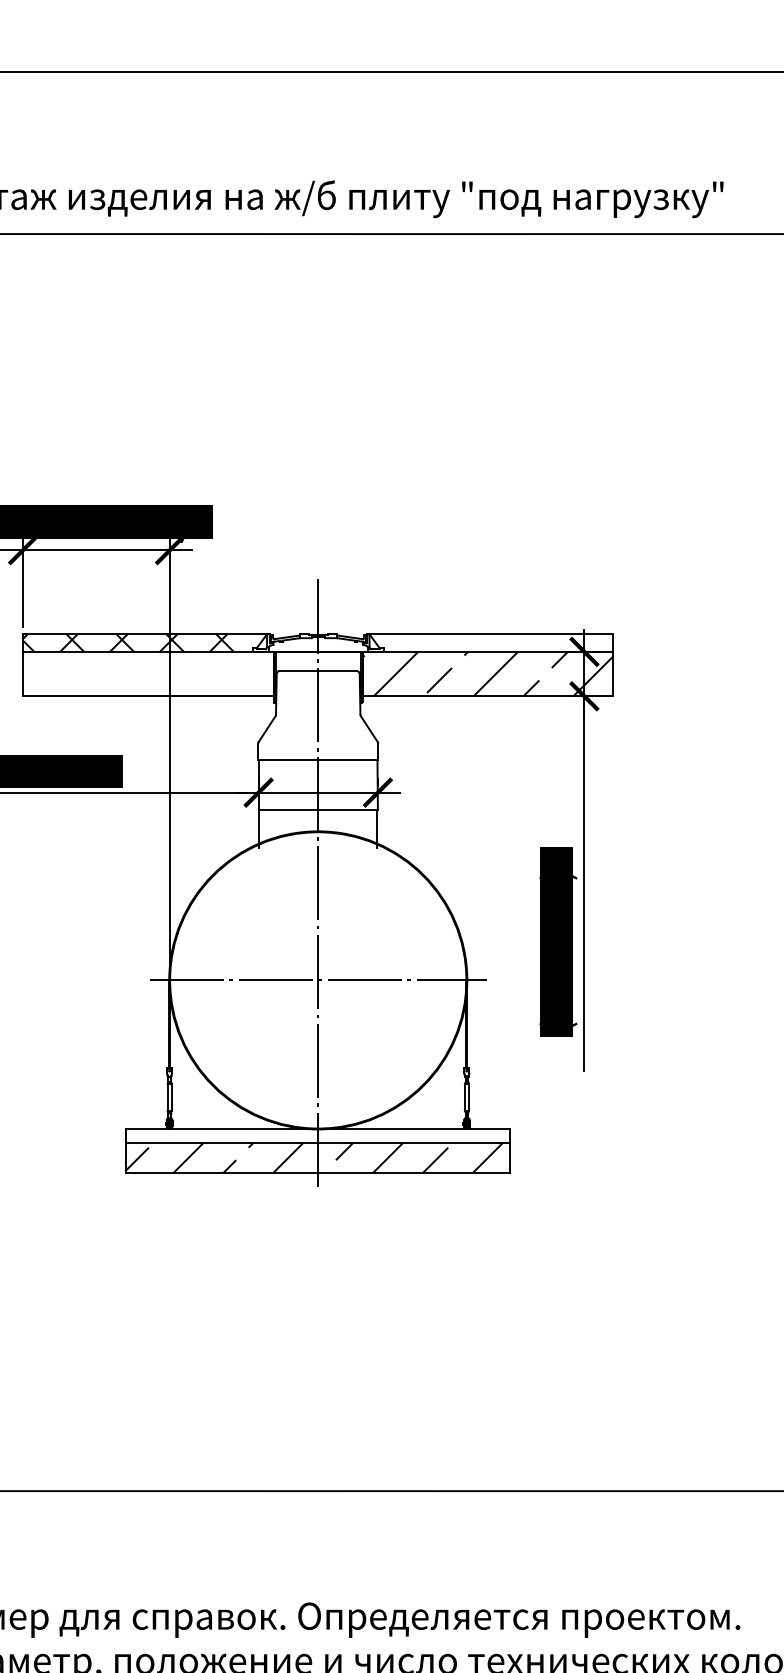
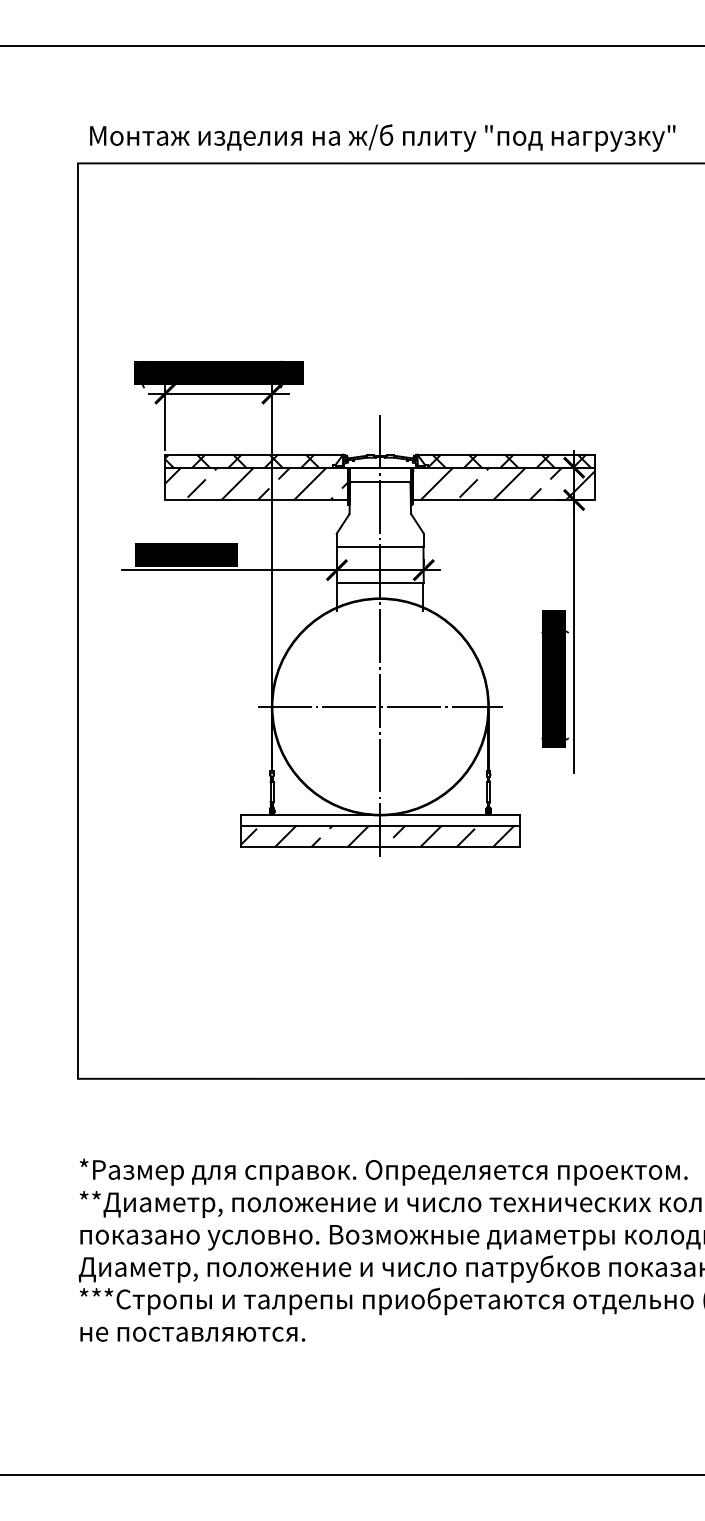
hatch: (495, 643) -> (509, 461), added
hatch: (148, 673) -> (256, 483), added

